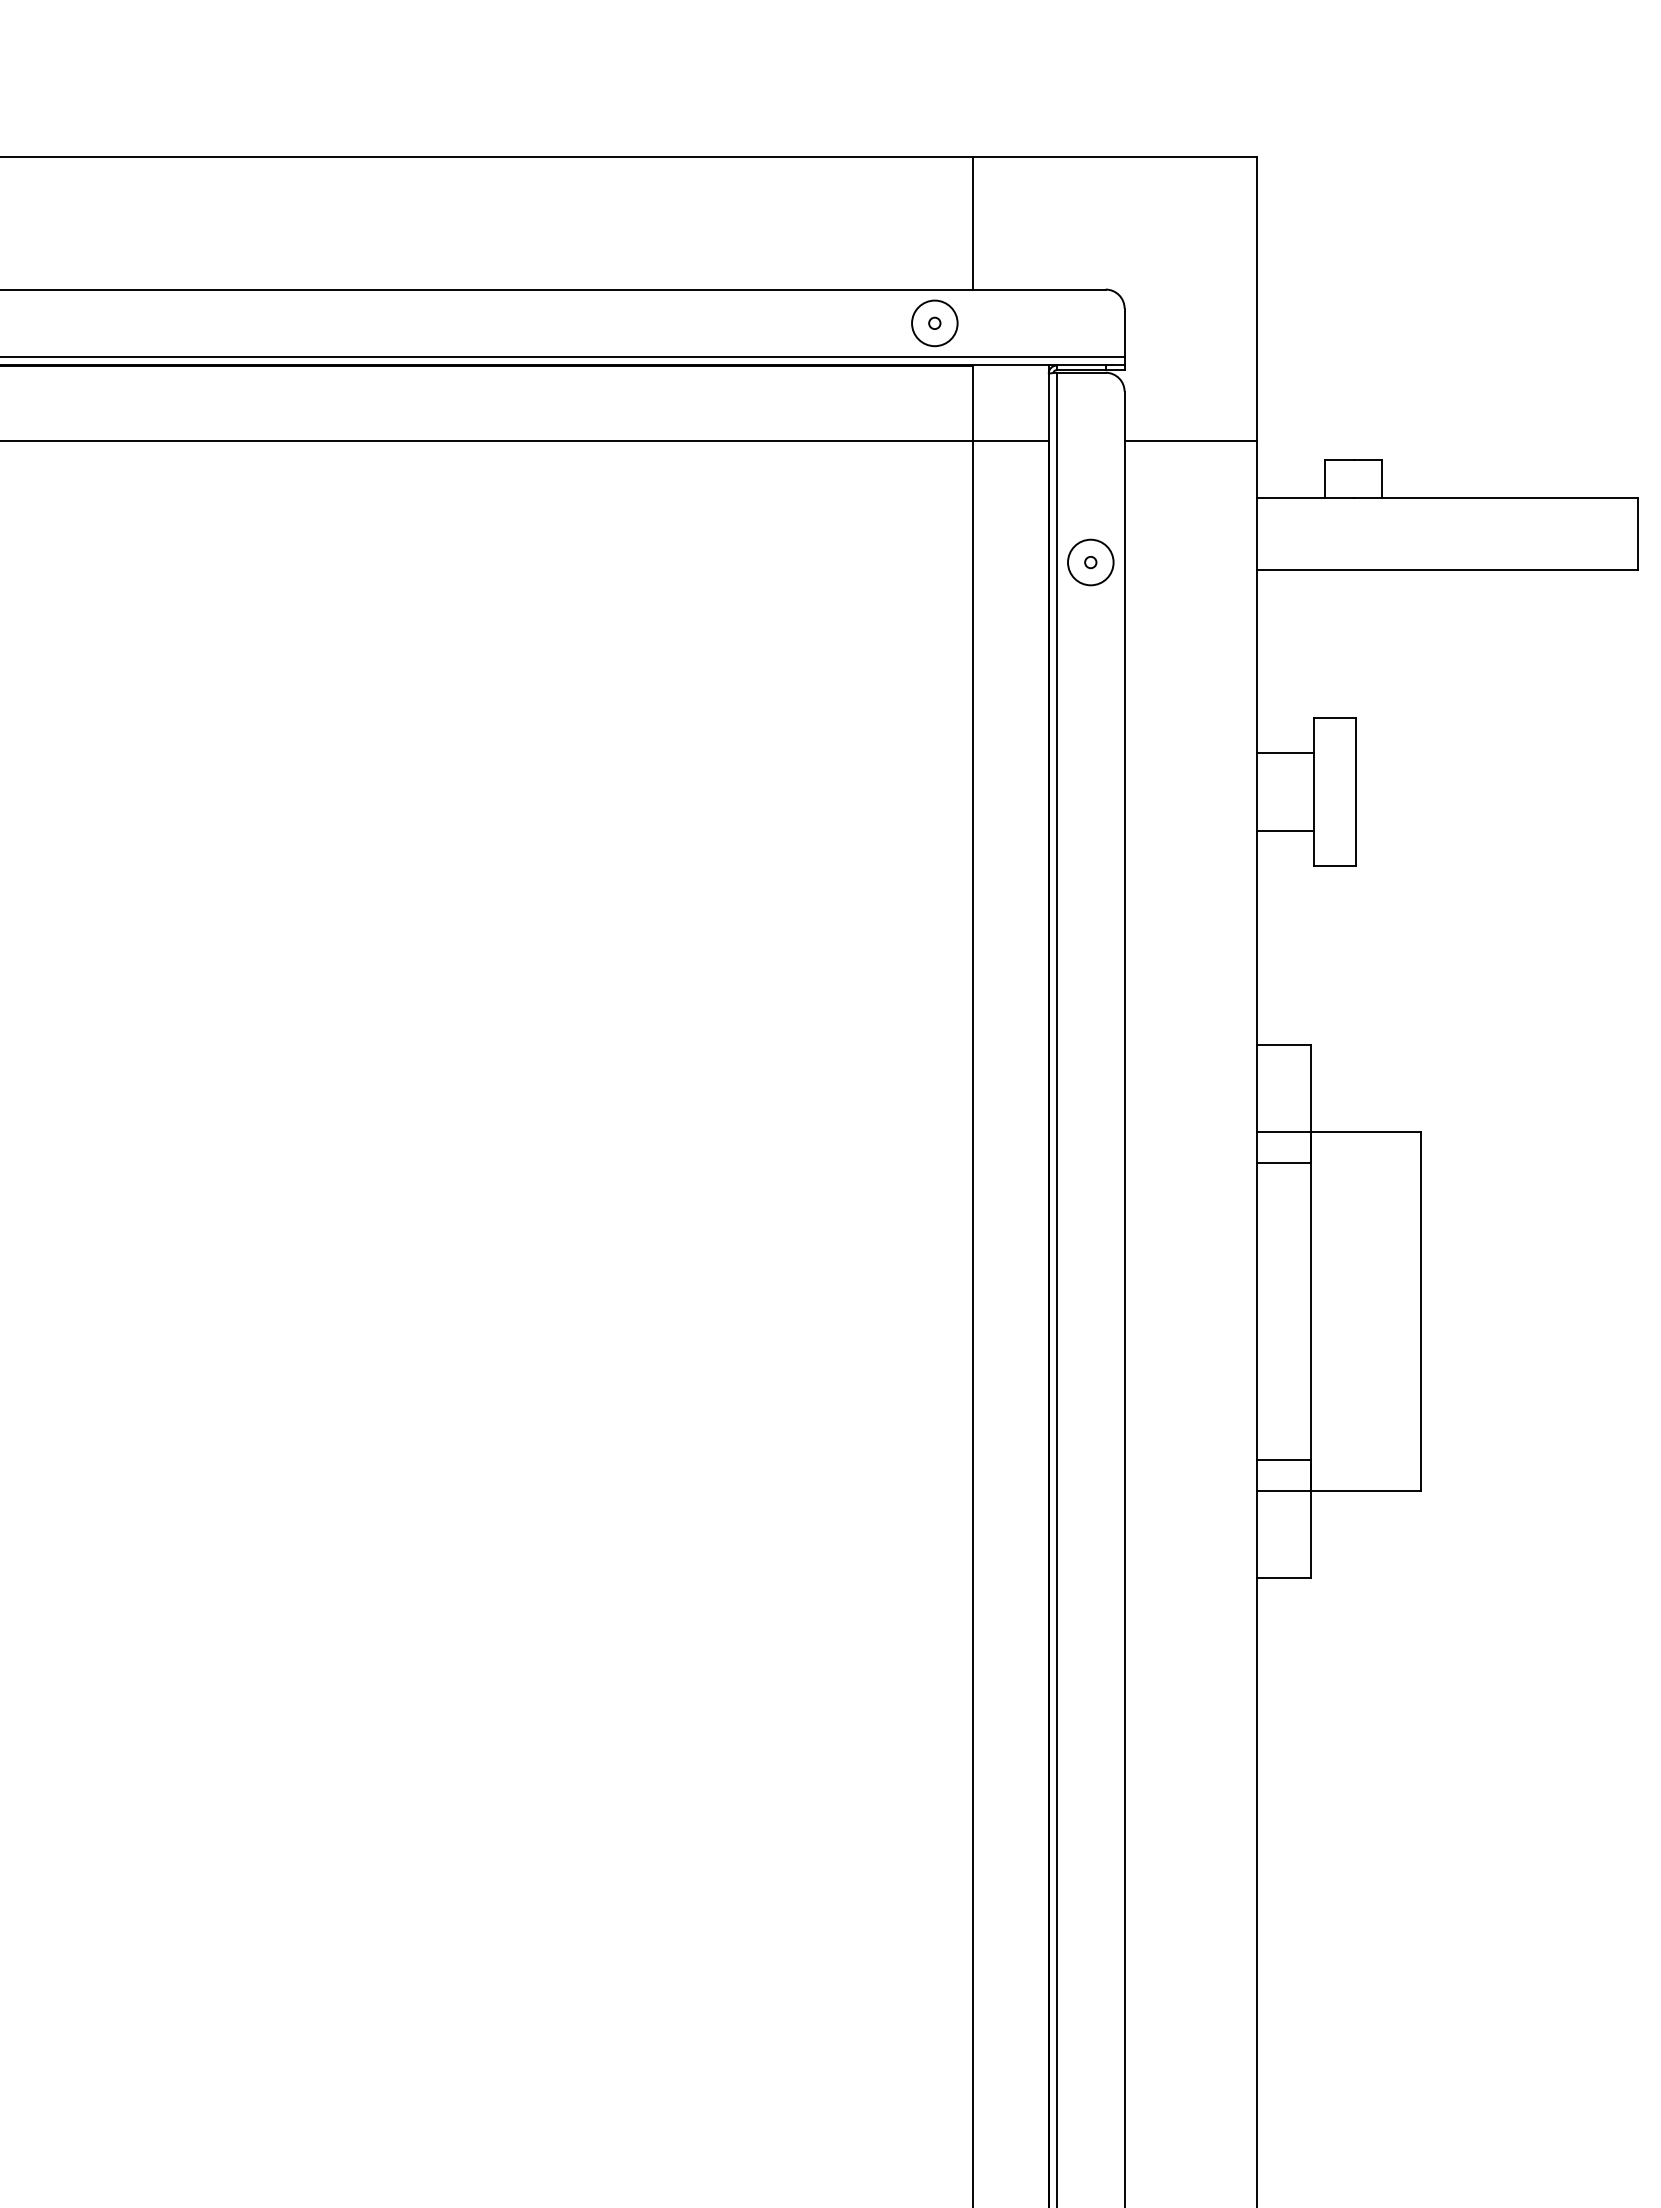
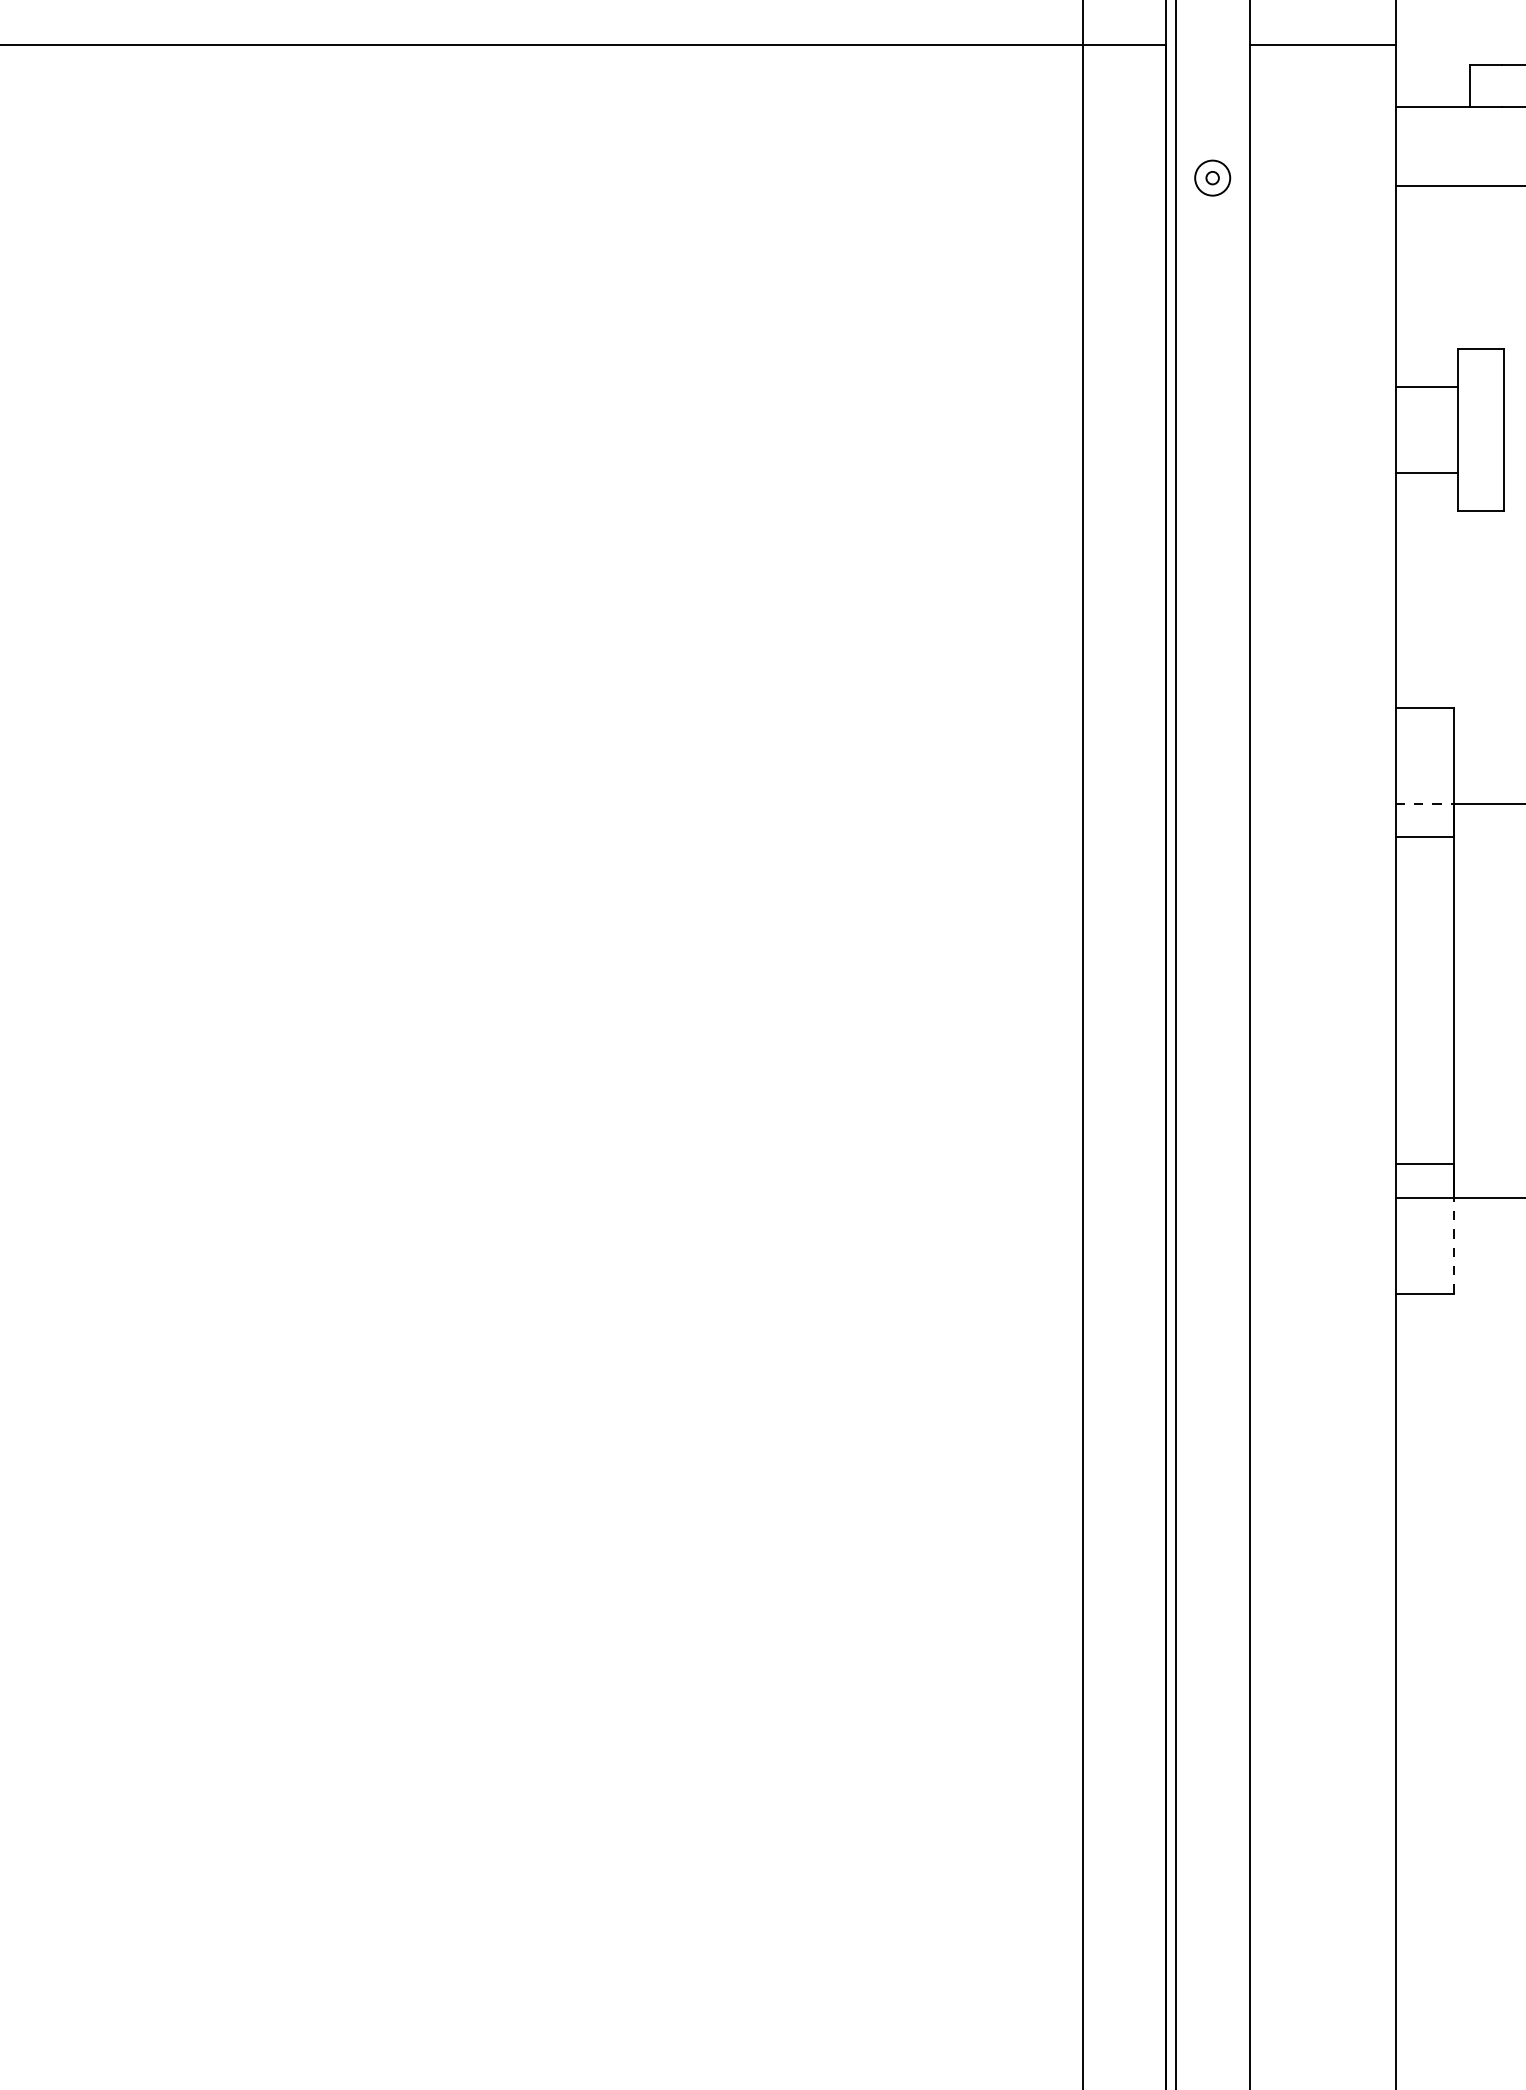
circle: (1090, 562) -> (1212, 178), size x0.7
line: (1284, 1132) -> (1425, 804), solid -> dashed
line: (1310, 1534) -> (1454, 1245), solid -> dashed

